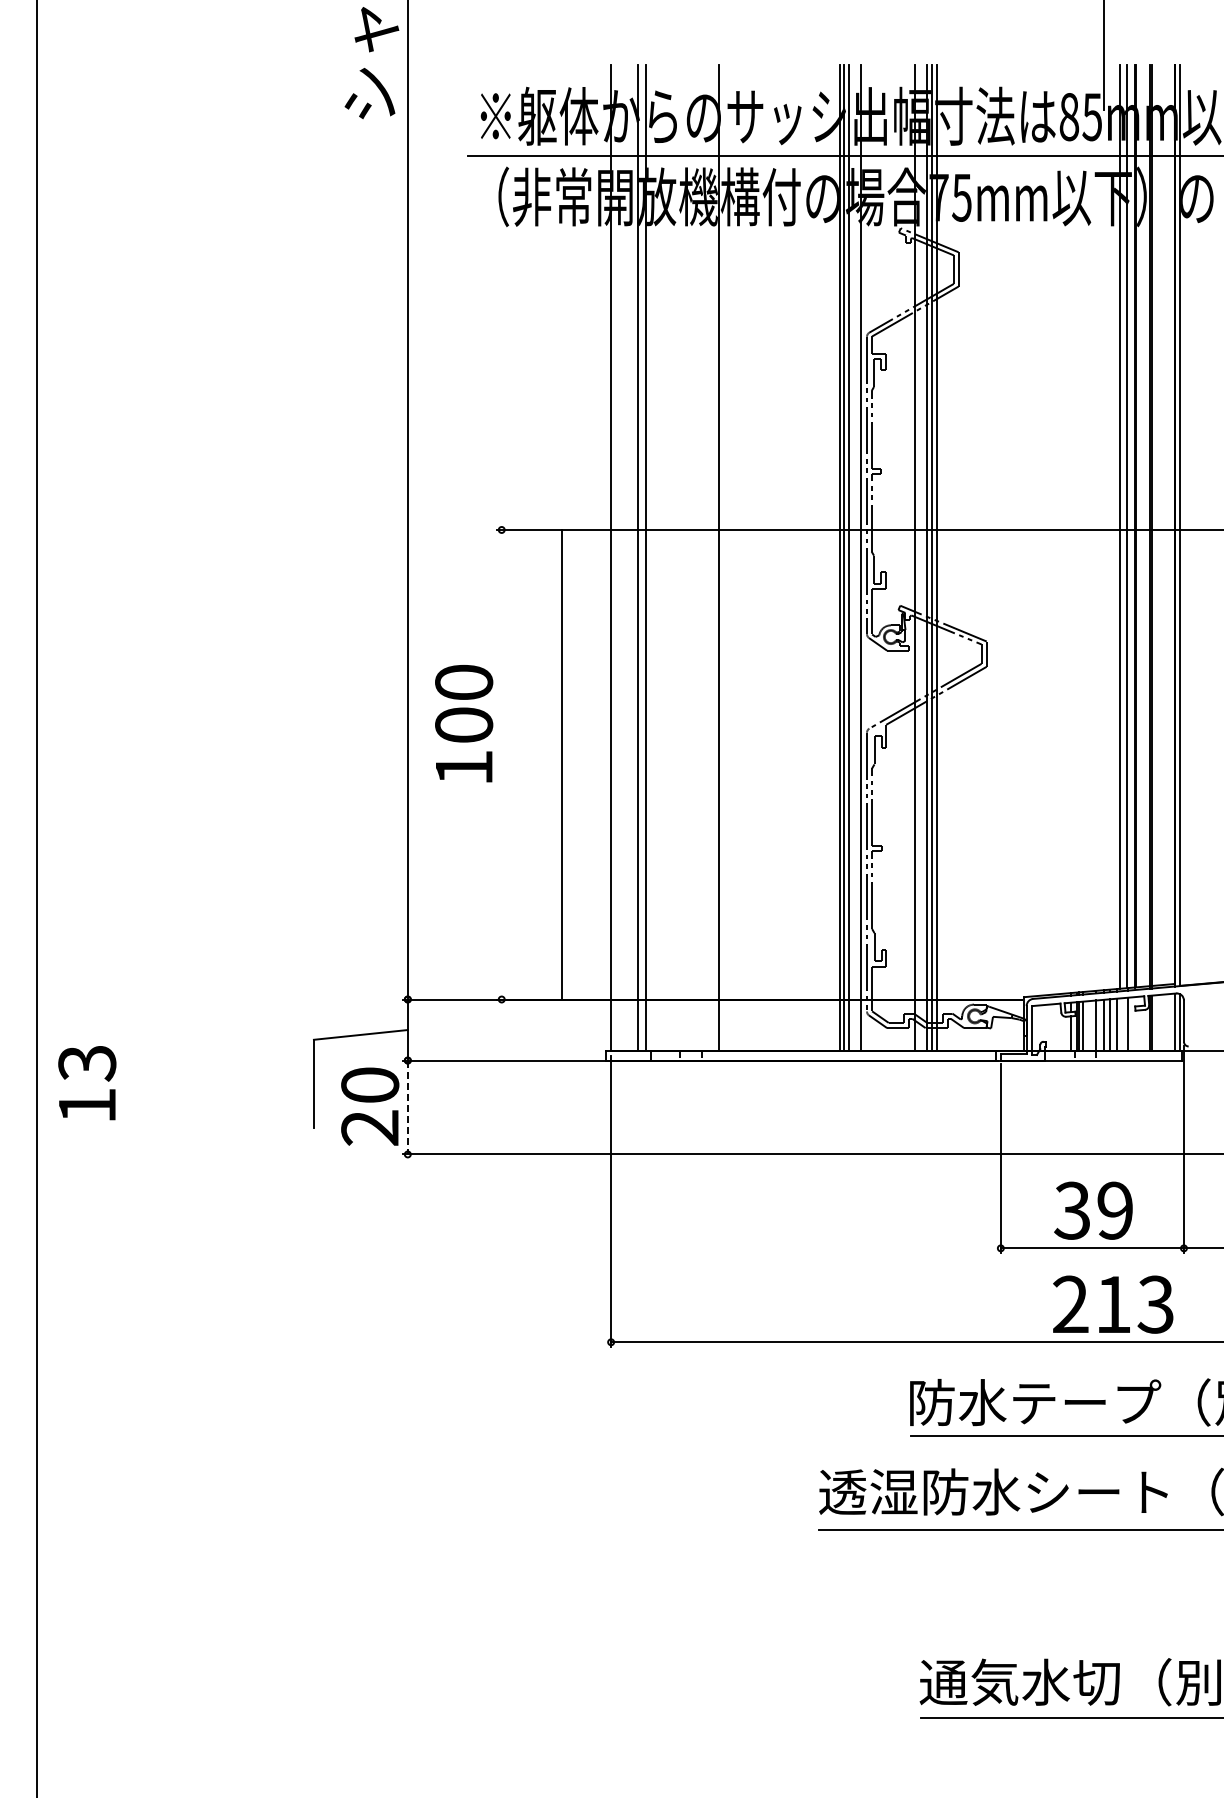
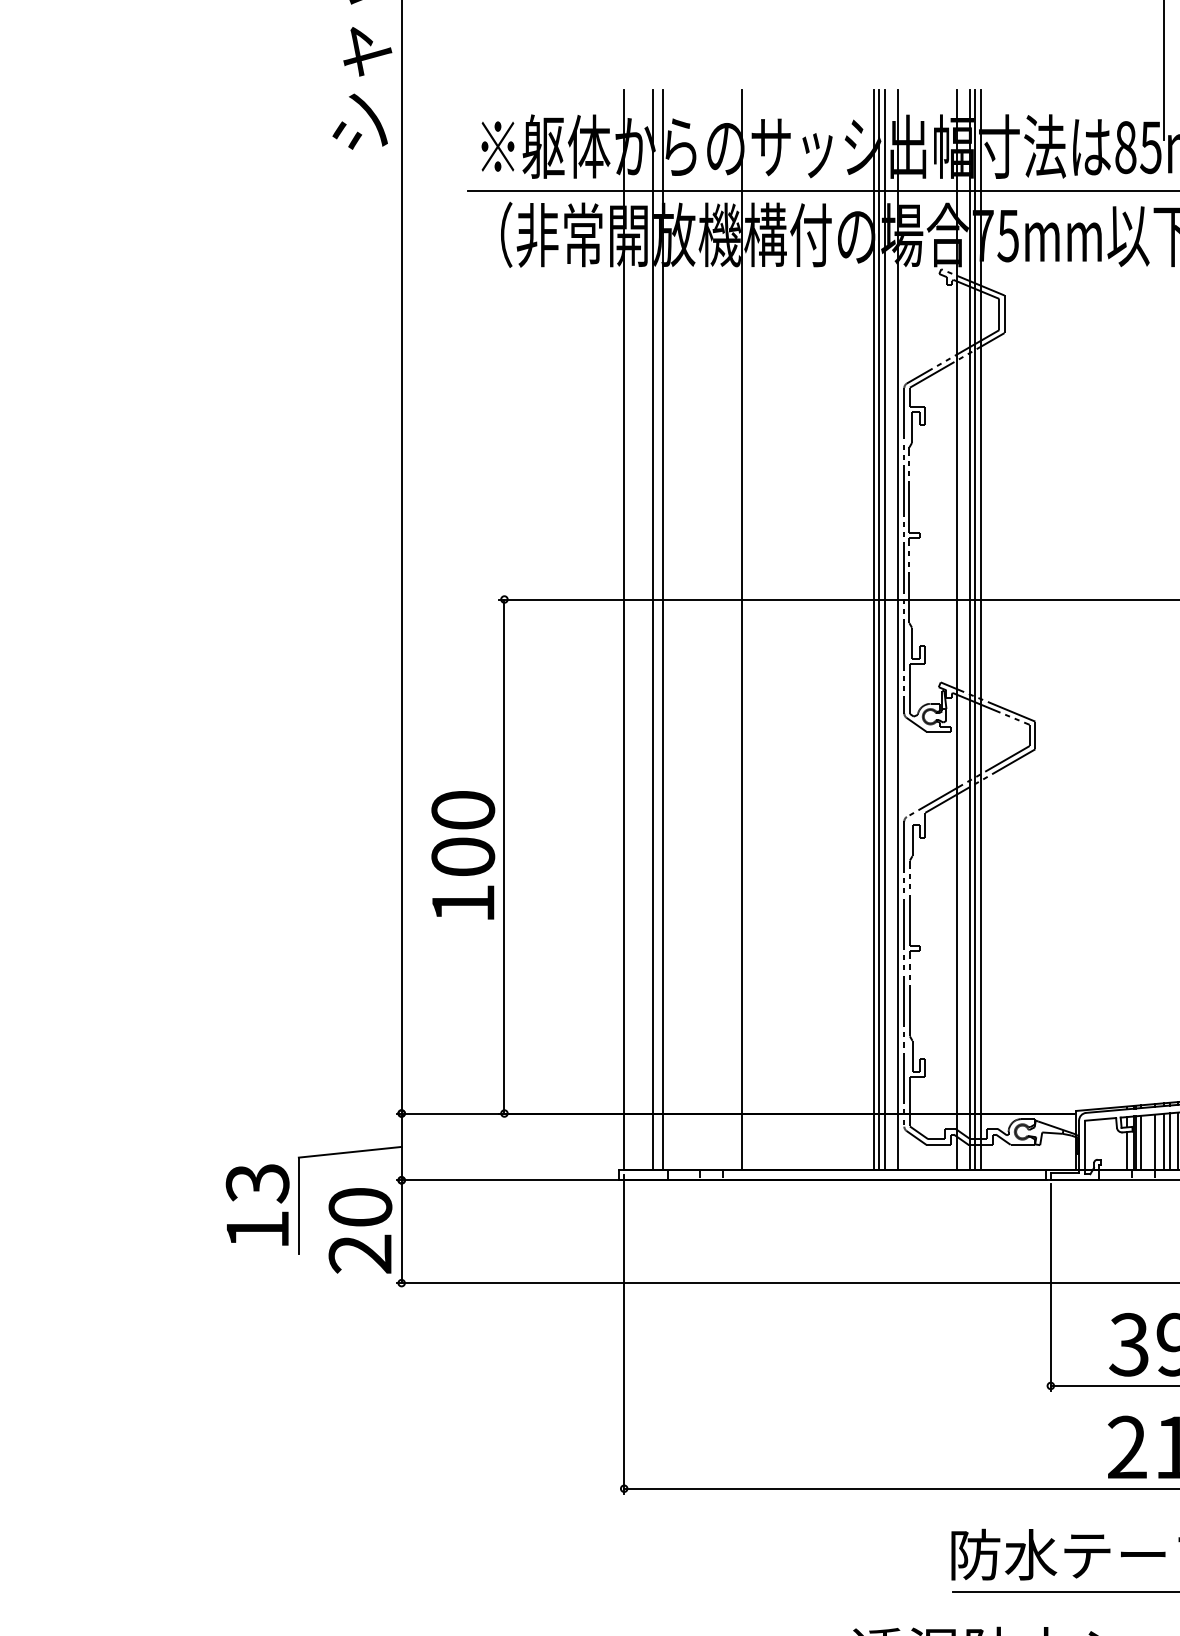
text: (464, 723) -> (463, 855), moved
line: (561, 764) -> (504, 856), moved
text: (87, 1083) -> (257, 1205), moved
line: (407, 1107) -> (401, 1231), dashed -> solid

